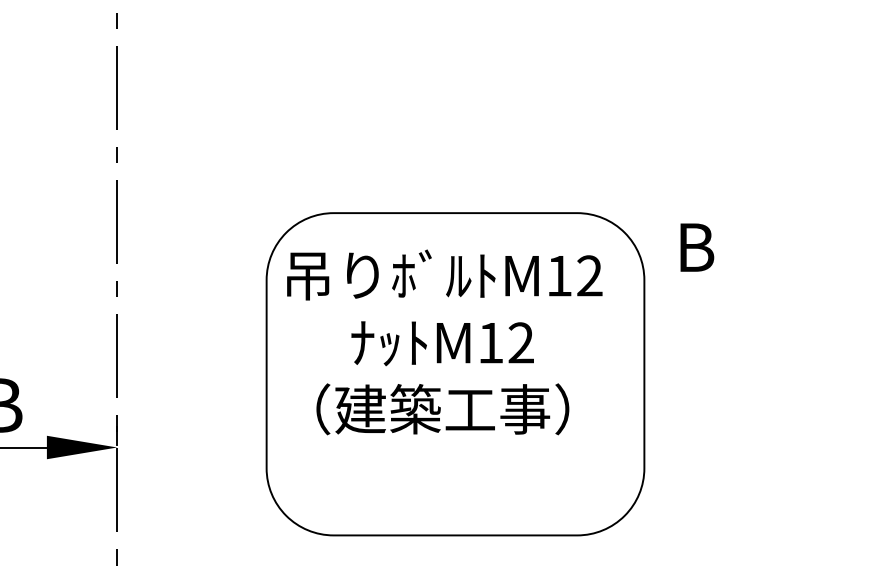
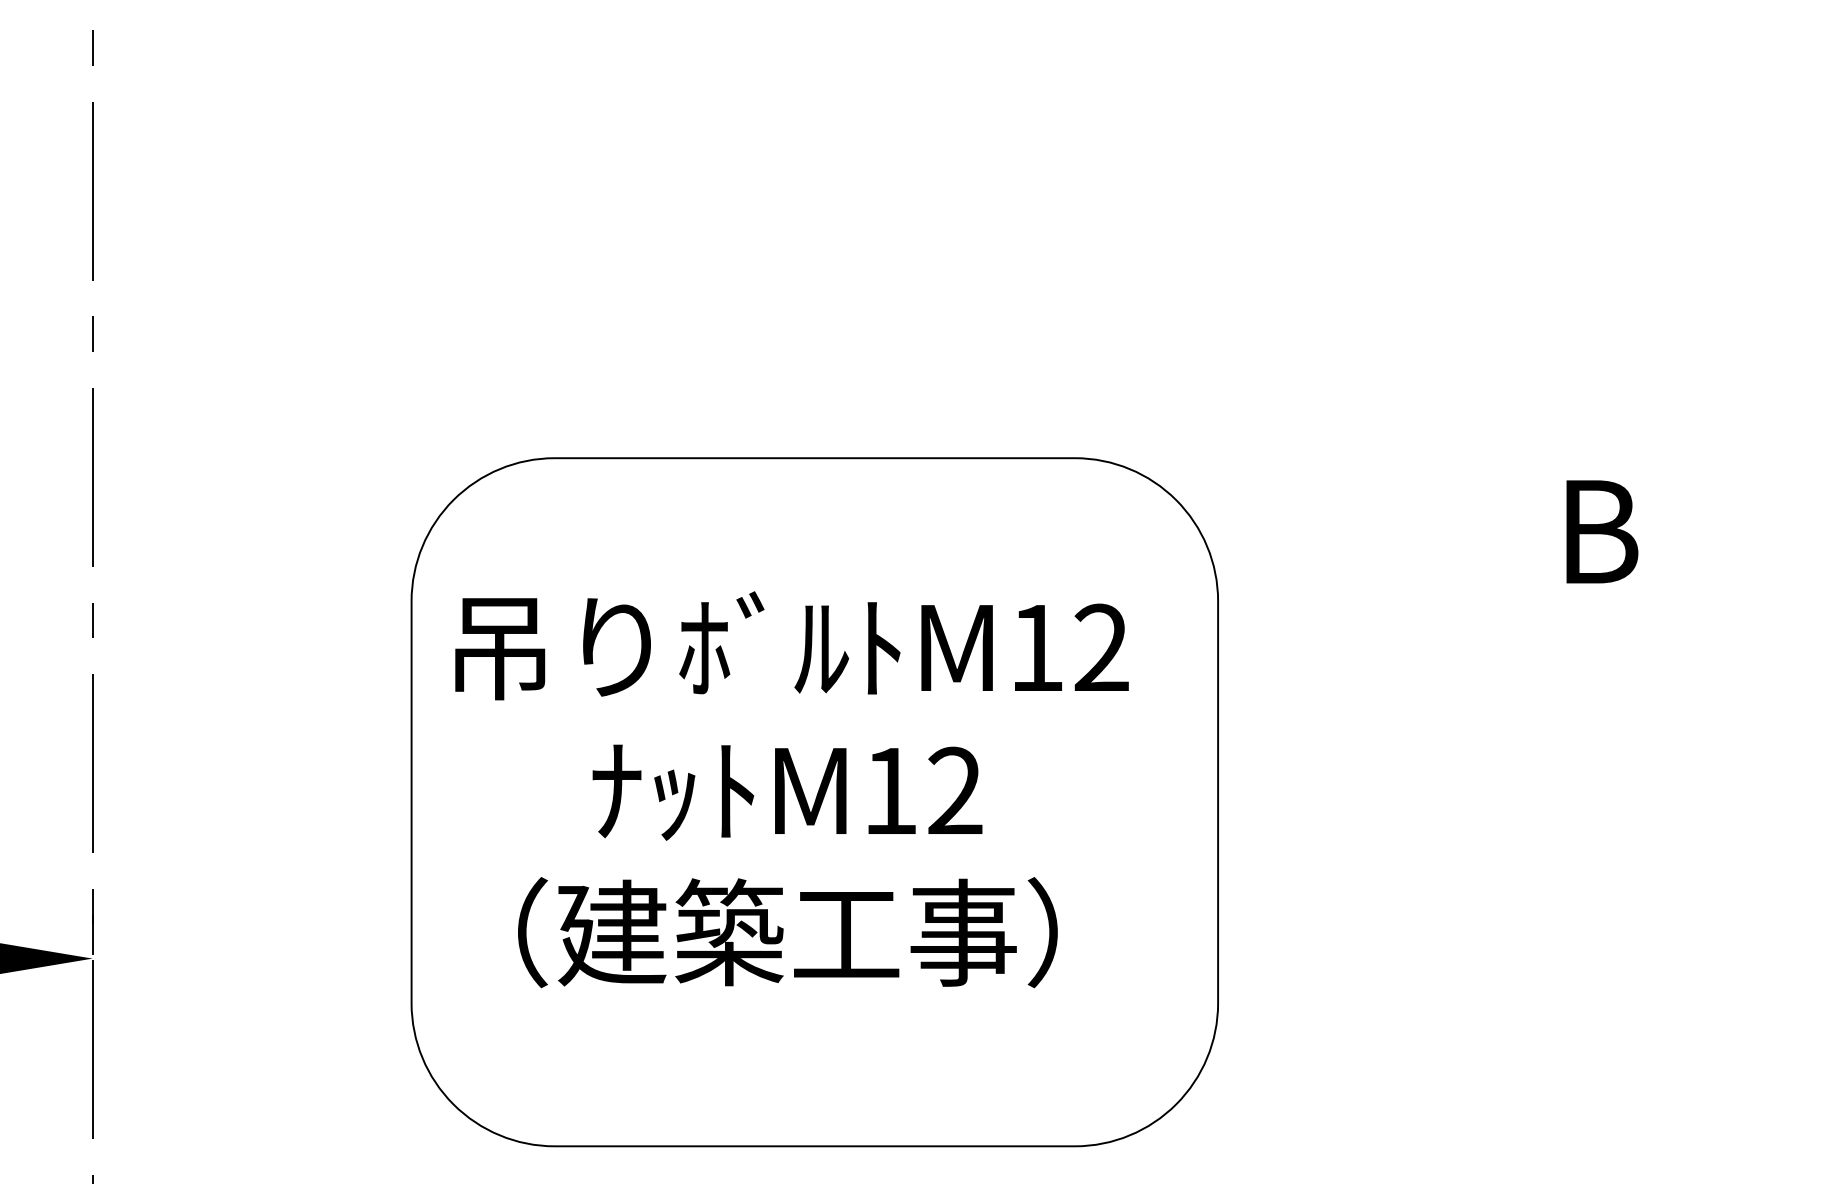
text: (697, 247) -> (1602, 531), moved
text: (444, 342) -> (791, 789), moved

